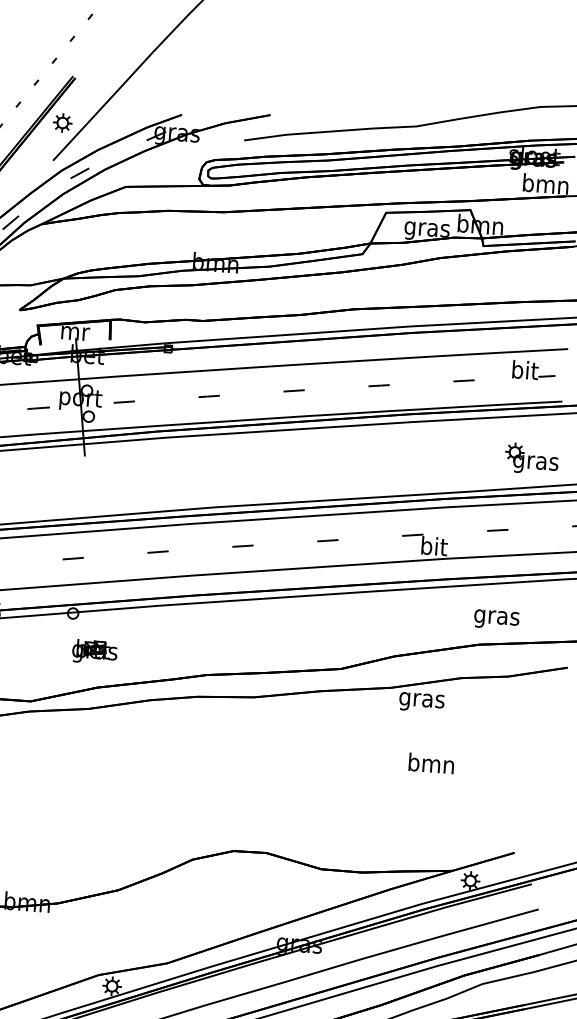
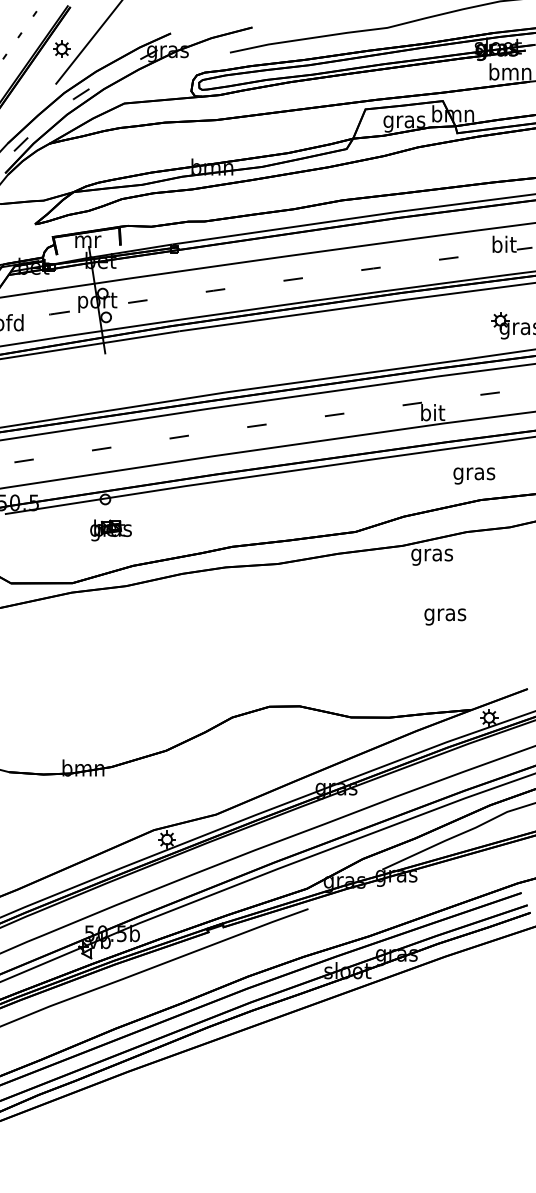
text: (496, 619) -> (474, 475), moved
part: (94, 652) -> (110, 530), moved
text: (431, 765) -> (445, 614), bmn -> gras

